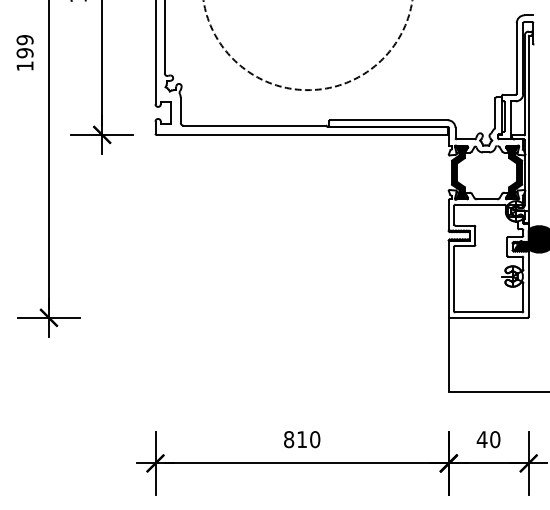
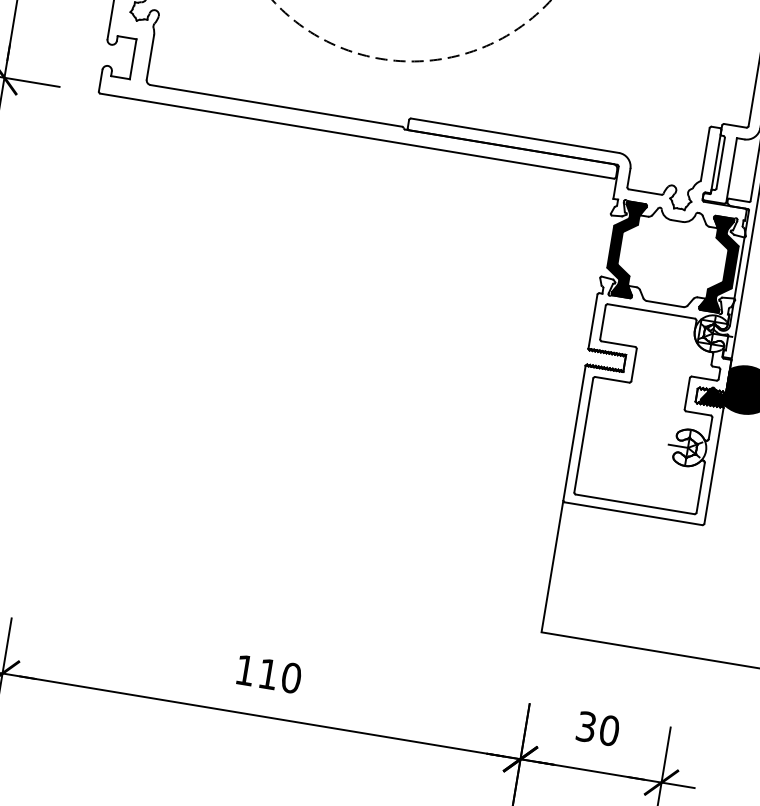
text: (289, 439) -> (246, 670), 810 -> 110
text: (481, 439) -> (585, 726), 40 -> 30

